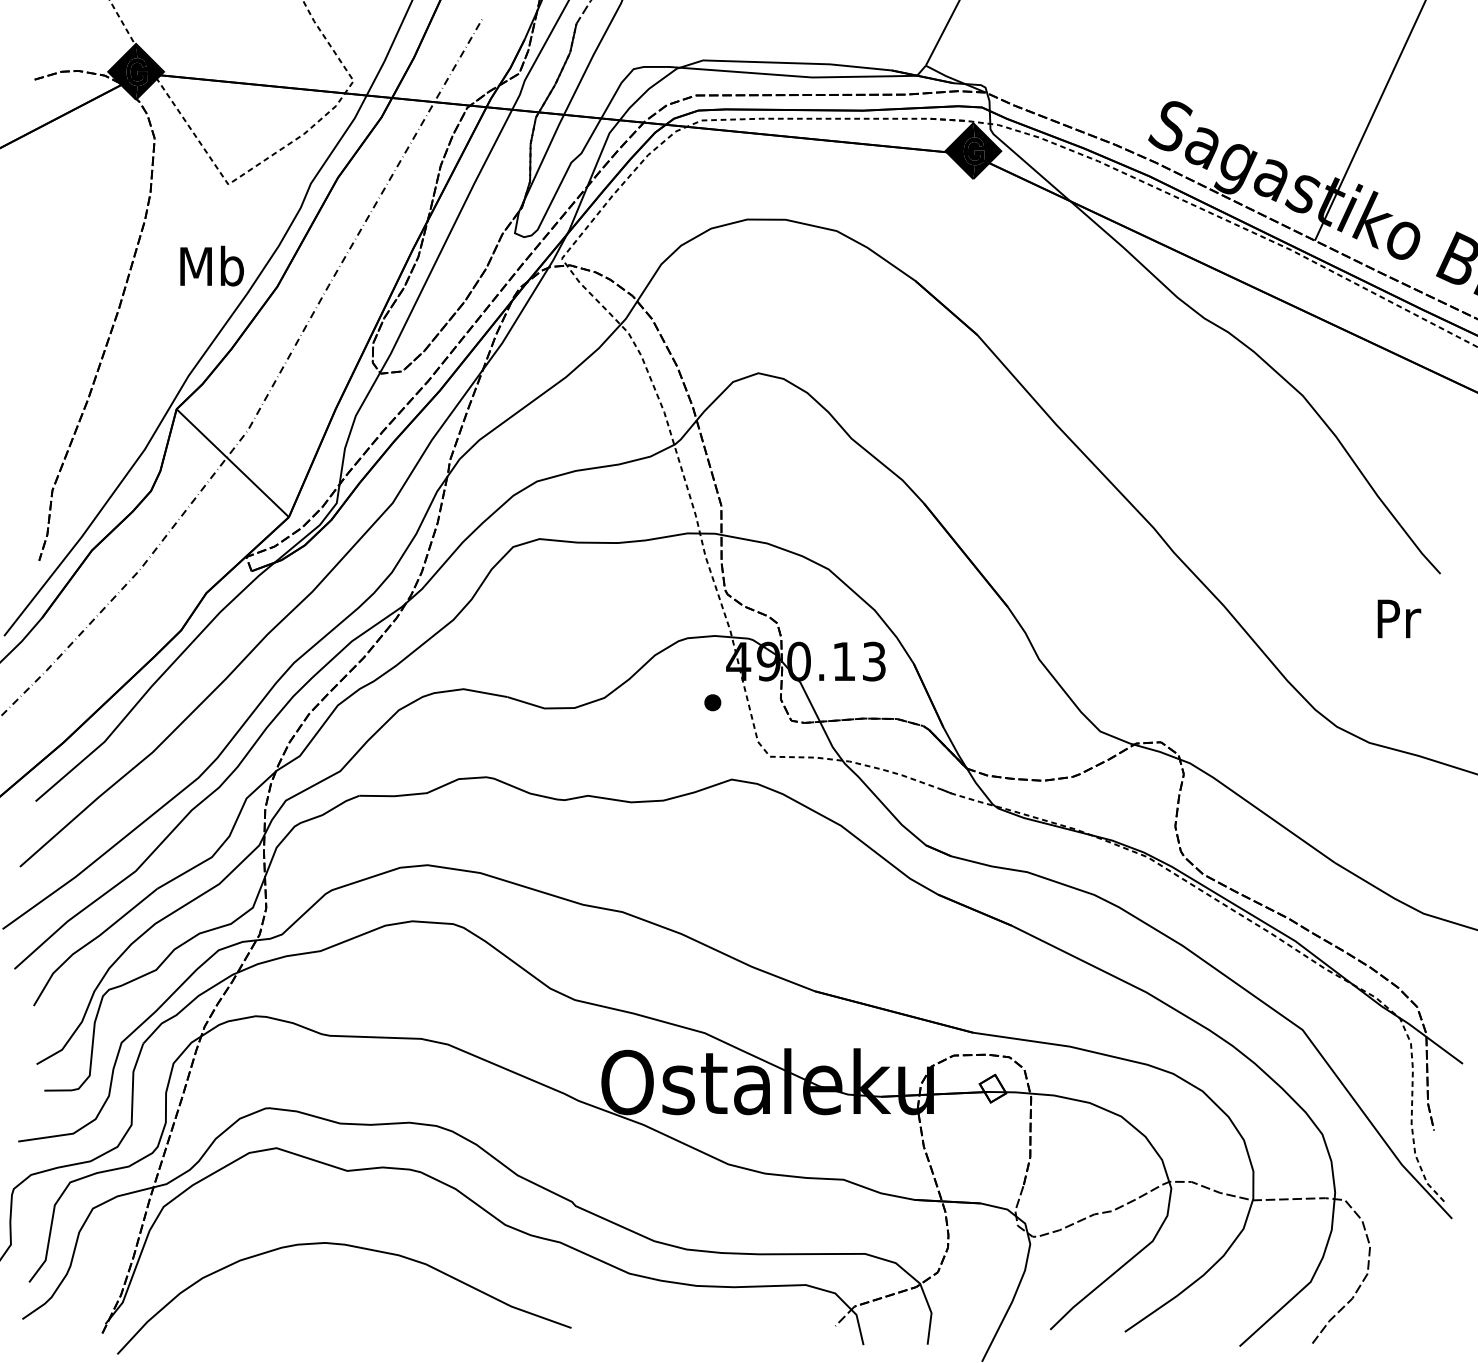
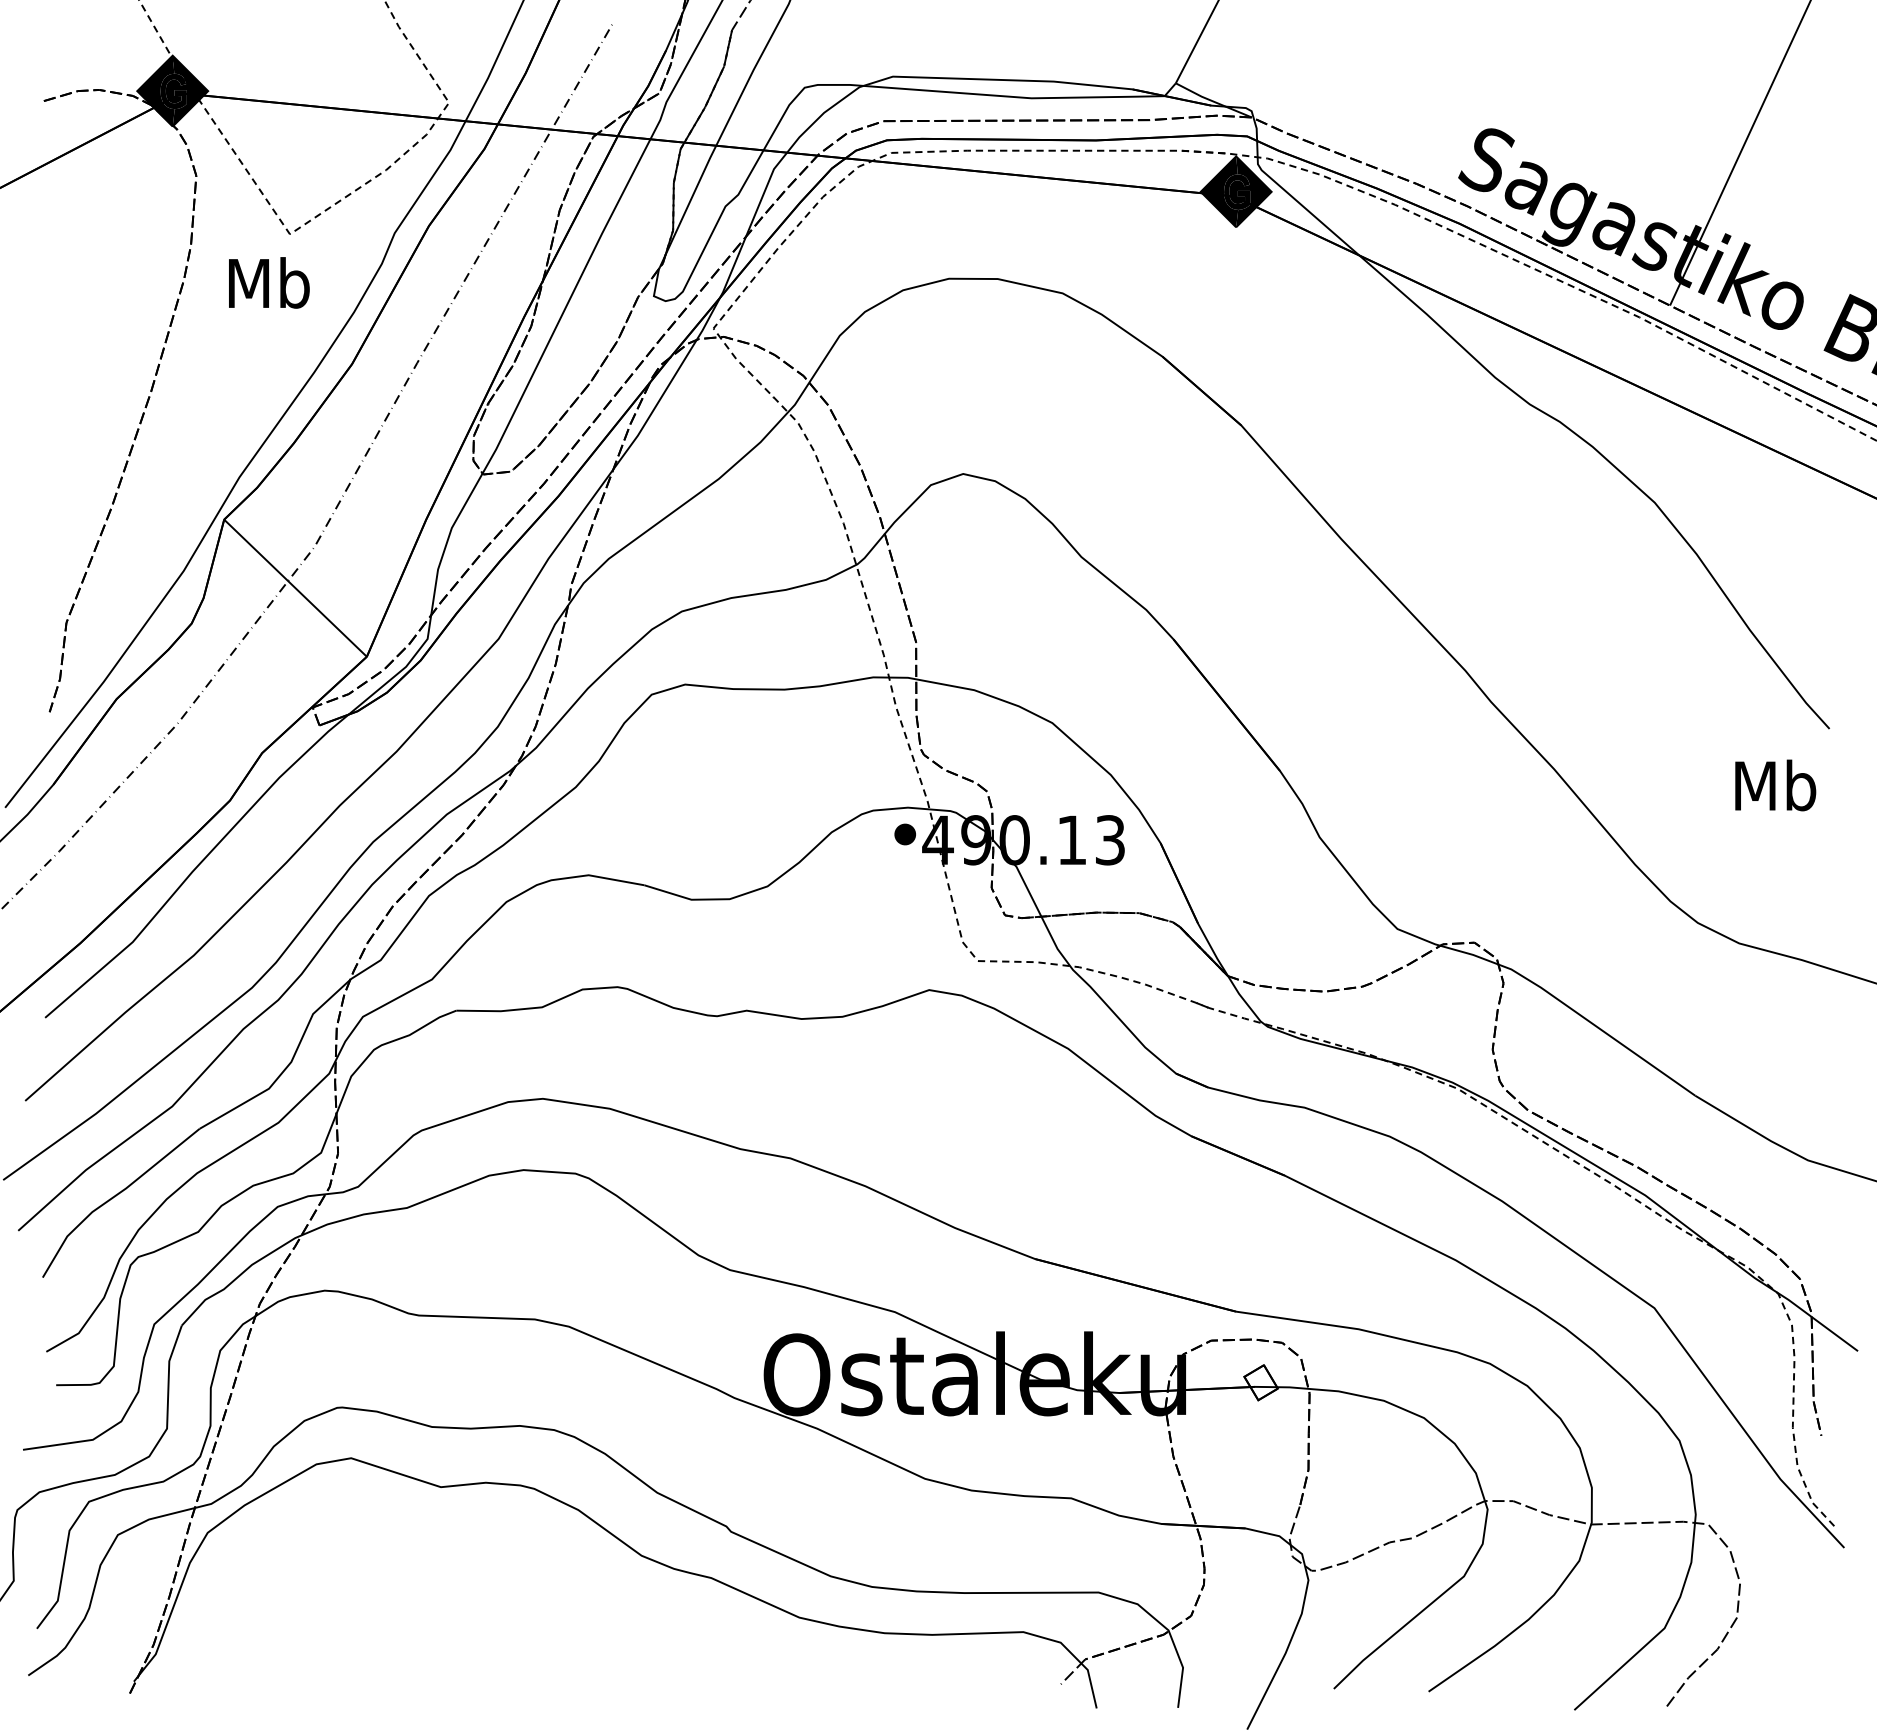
text: (212, 265) -> (269, 282), moved
text: (1397, 618) -> (1775, 785), Pr -> Mb
part: (712, 702) -> (904, 834), moved
curve: (354, 1247) -> (450, 1584), removed

